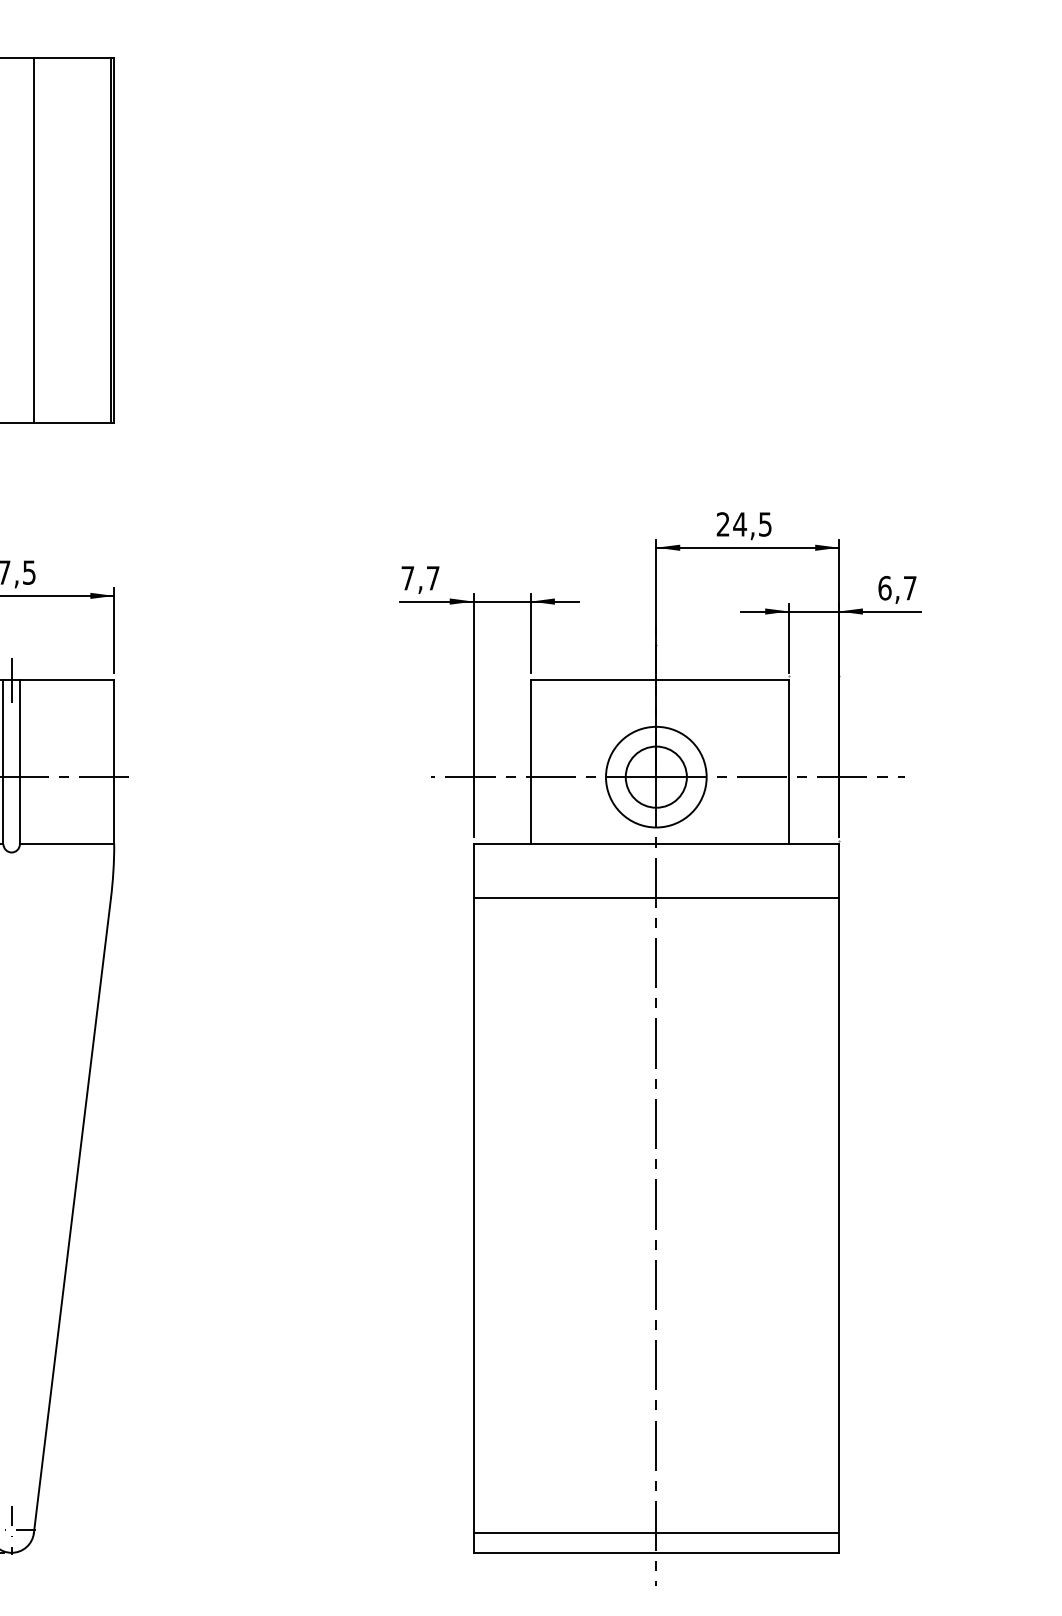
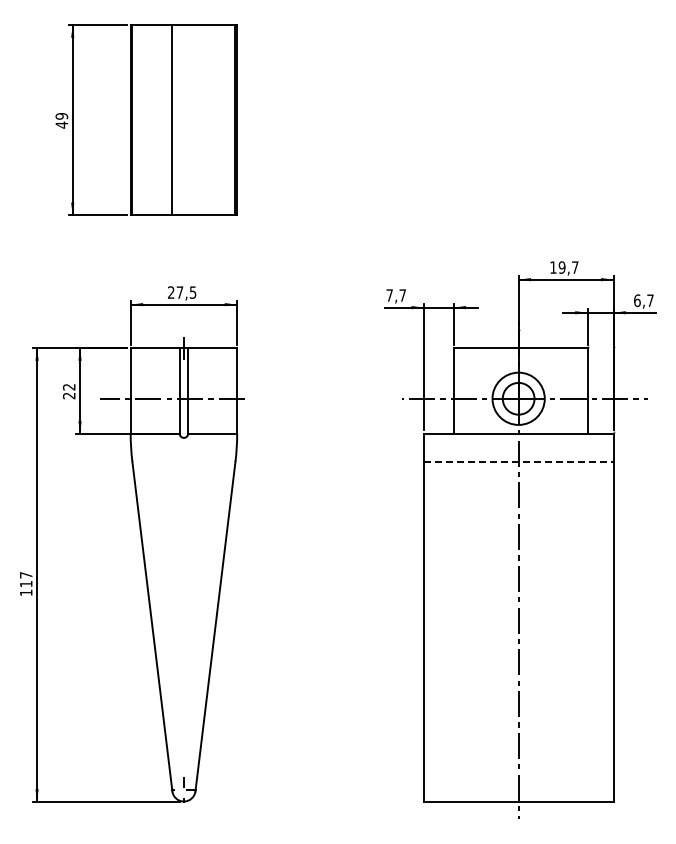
line: (33, 241) -> (195, 120), removed
text: (744, 524) -> (564, 267), 24,5 -> 19,7
line: (656, 897) -> (518, 461), solid -> dashed
line: (656, 1533) -> (518, 791), removed

